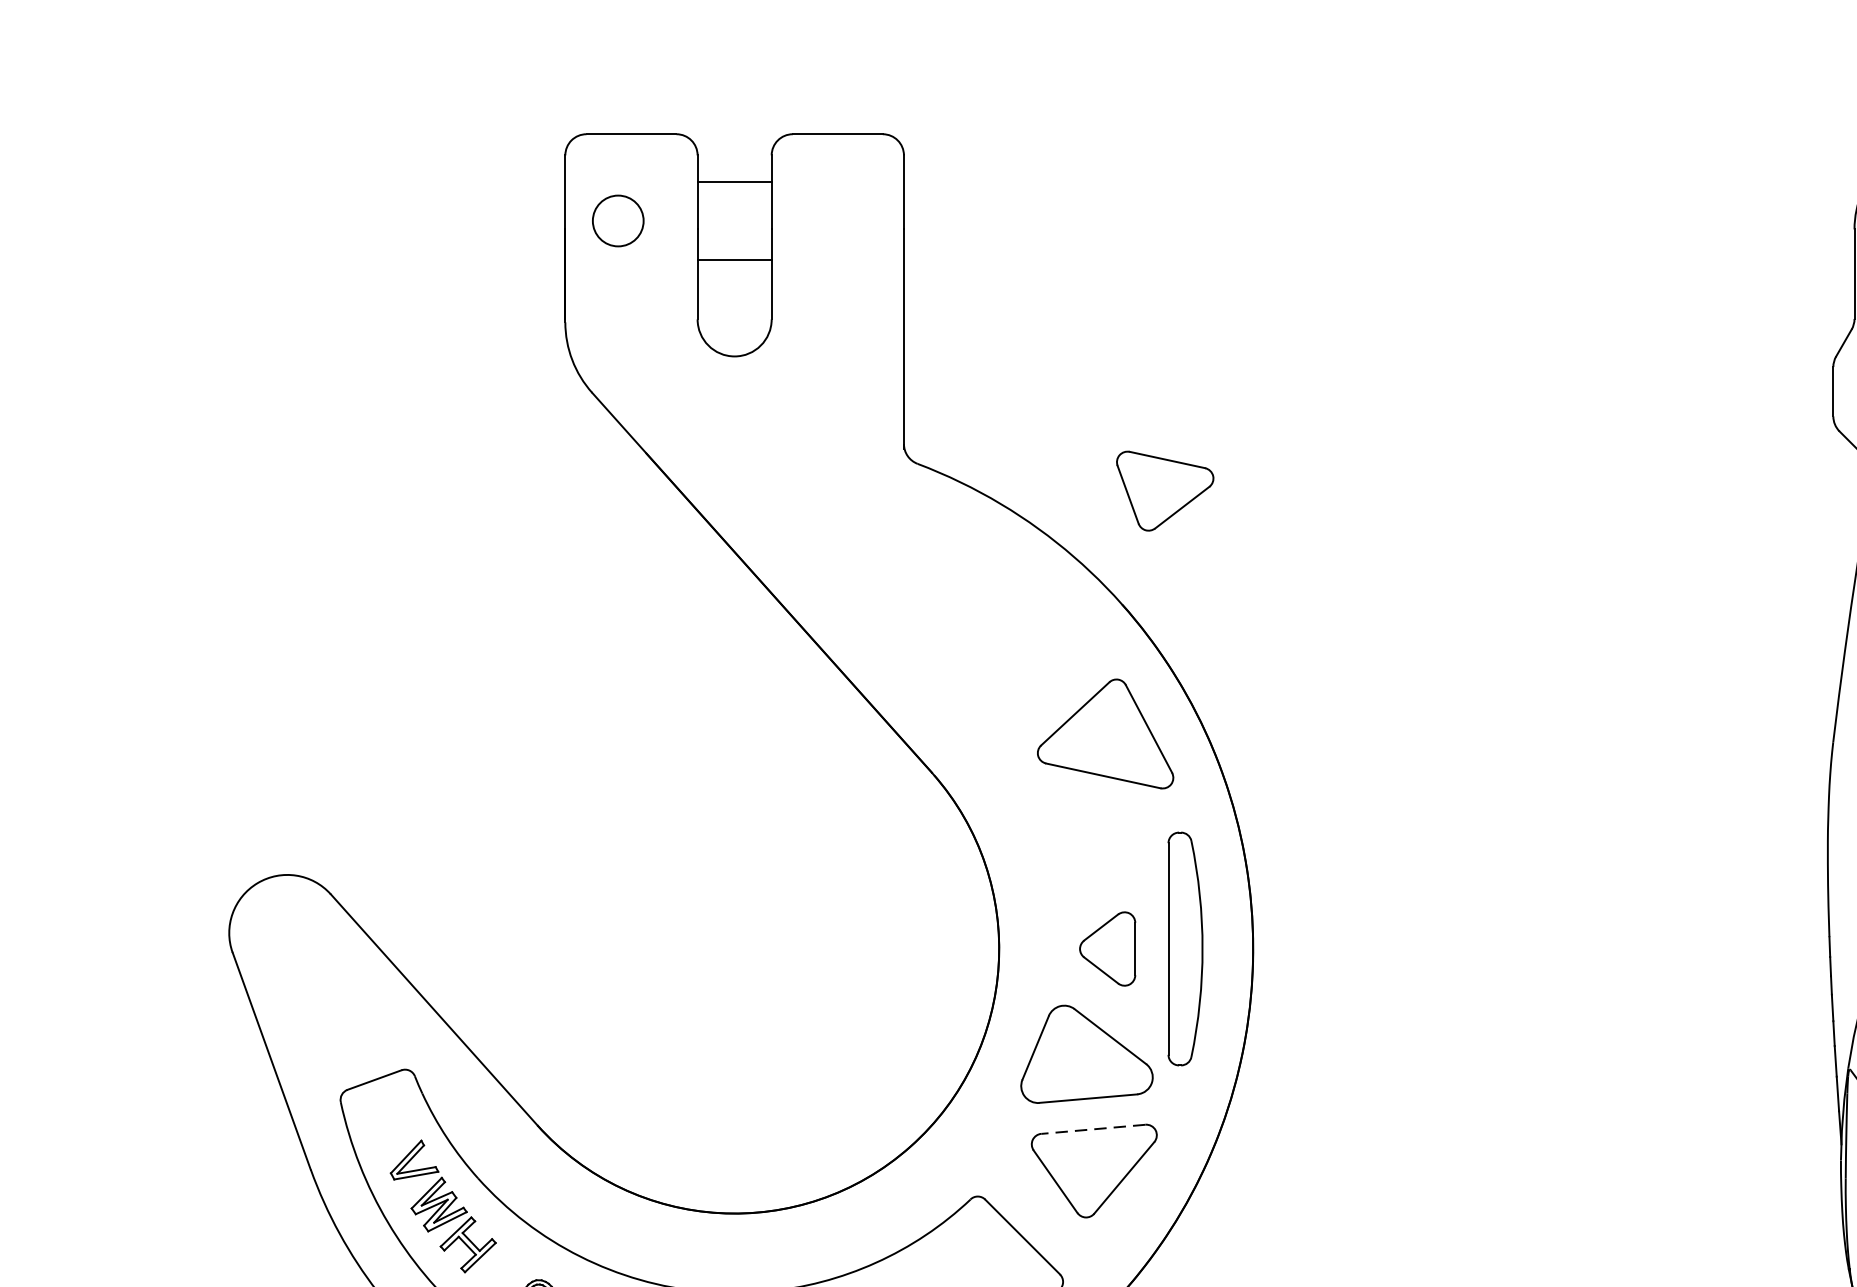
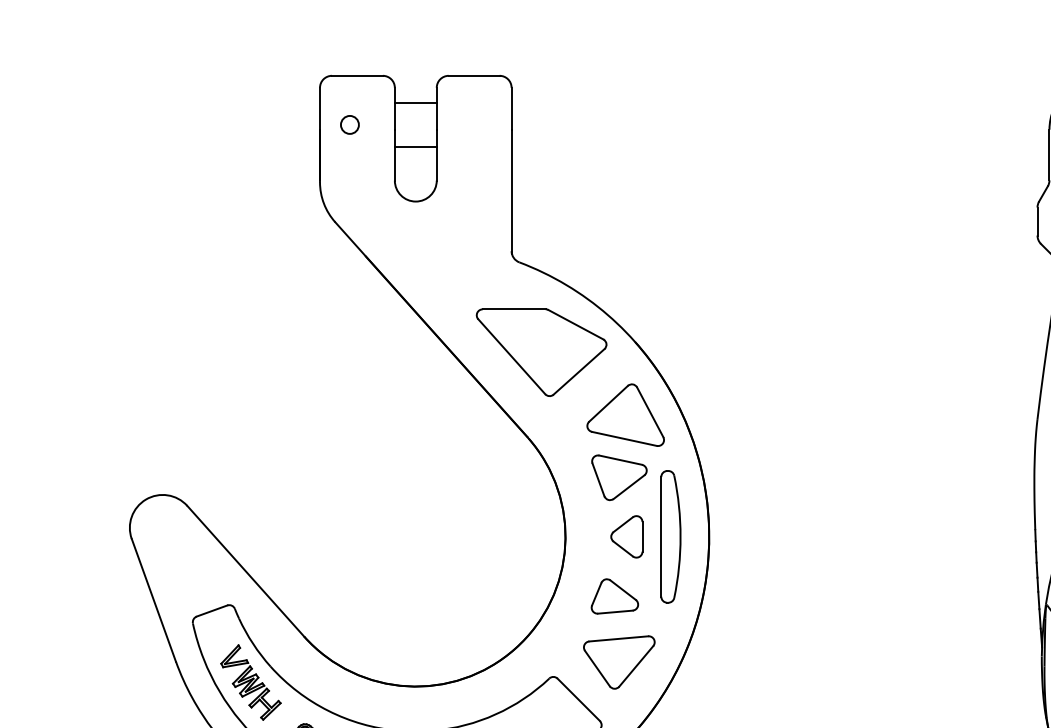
circle: (617, 220) -> (349, 124), size x0.62
part: (1165, 490) -> (619, 477), moved
part: (956, 623) -> (541, 352), added
part: (1085, 1054) -> (614, 596), size x0.62
line: (1092, 1128) -> (618, 638), dashed -> solid

